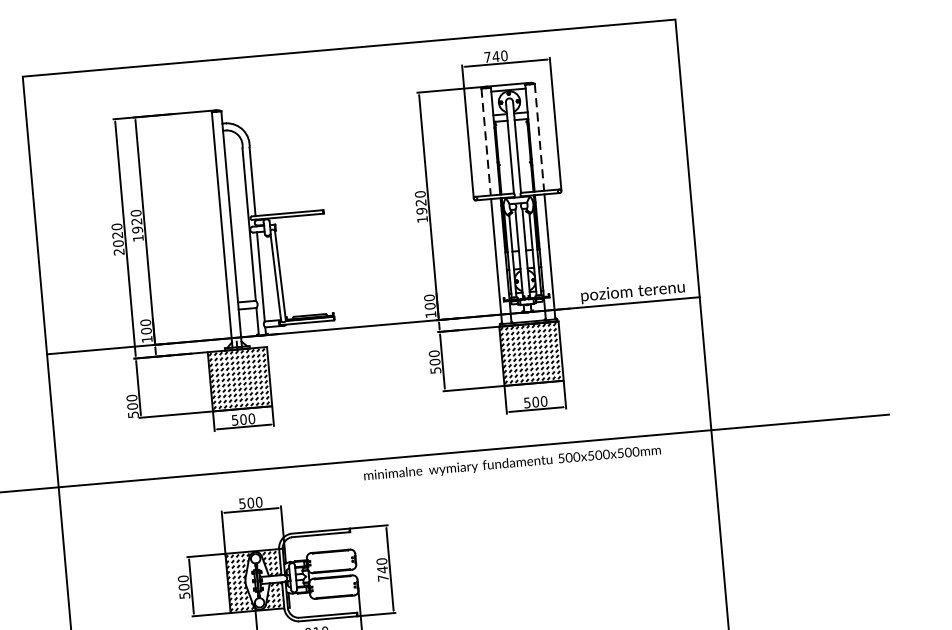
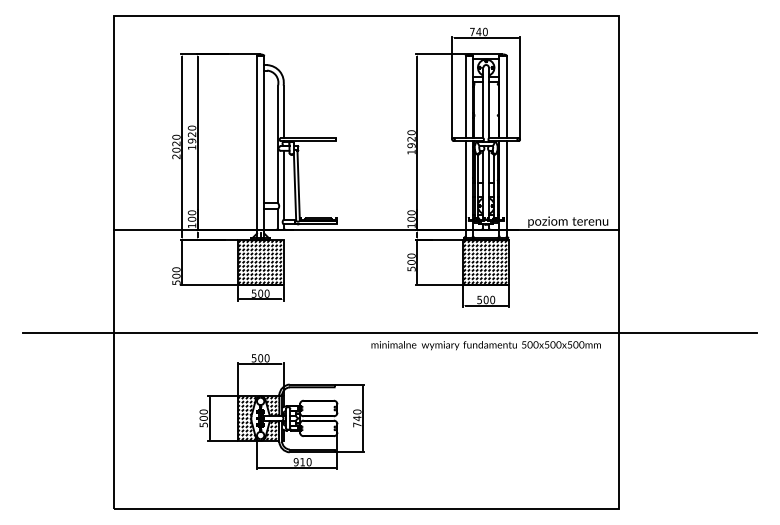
line: (539, 138) -> (506, 97), dashed -> solid
line: (486, 142) -> (465, 97), dashed -> solid
text: (511, 463) -> (485, 345), moved

